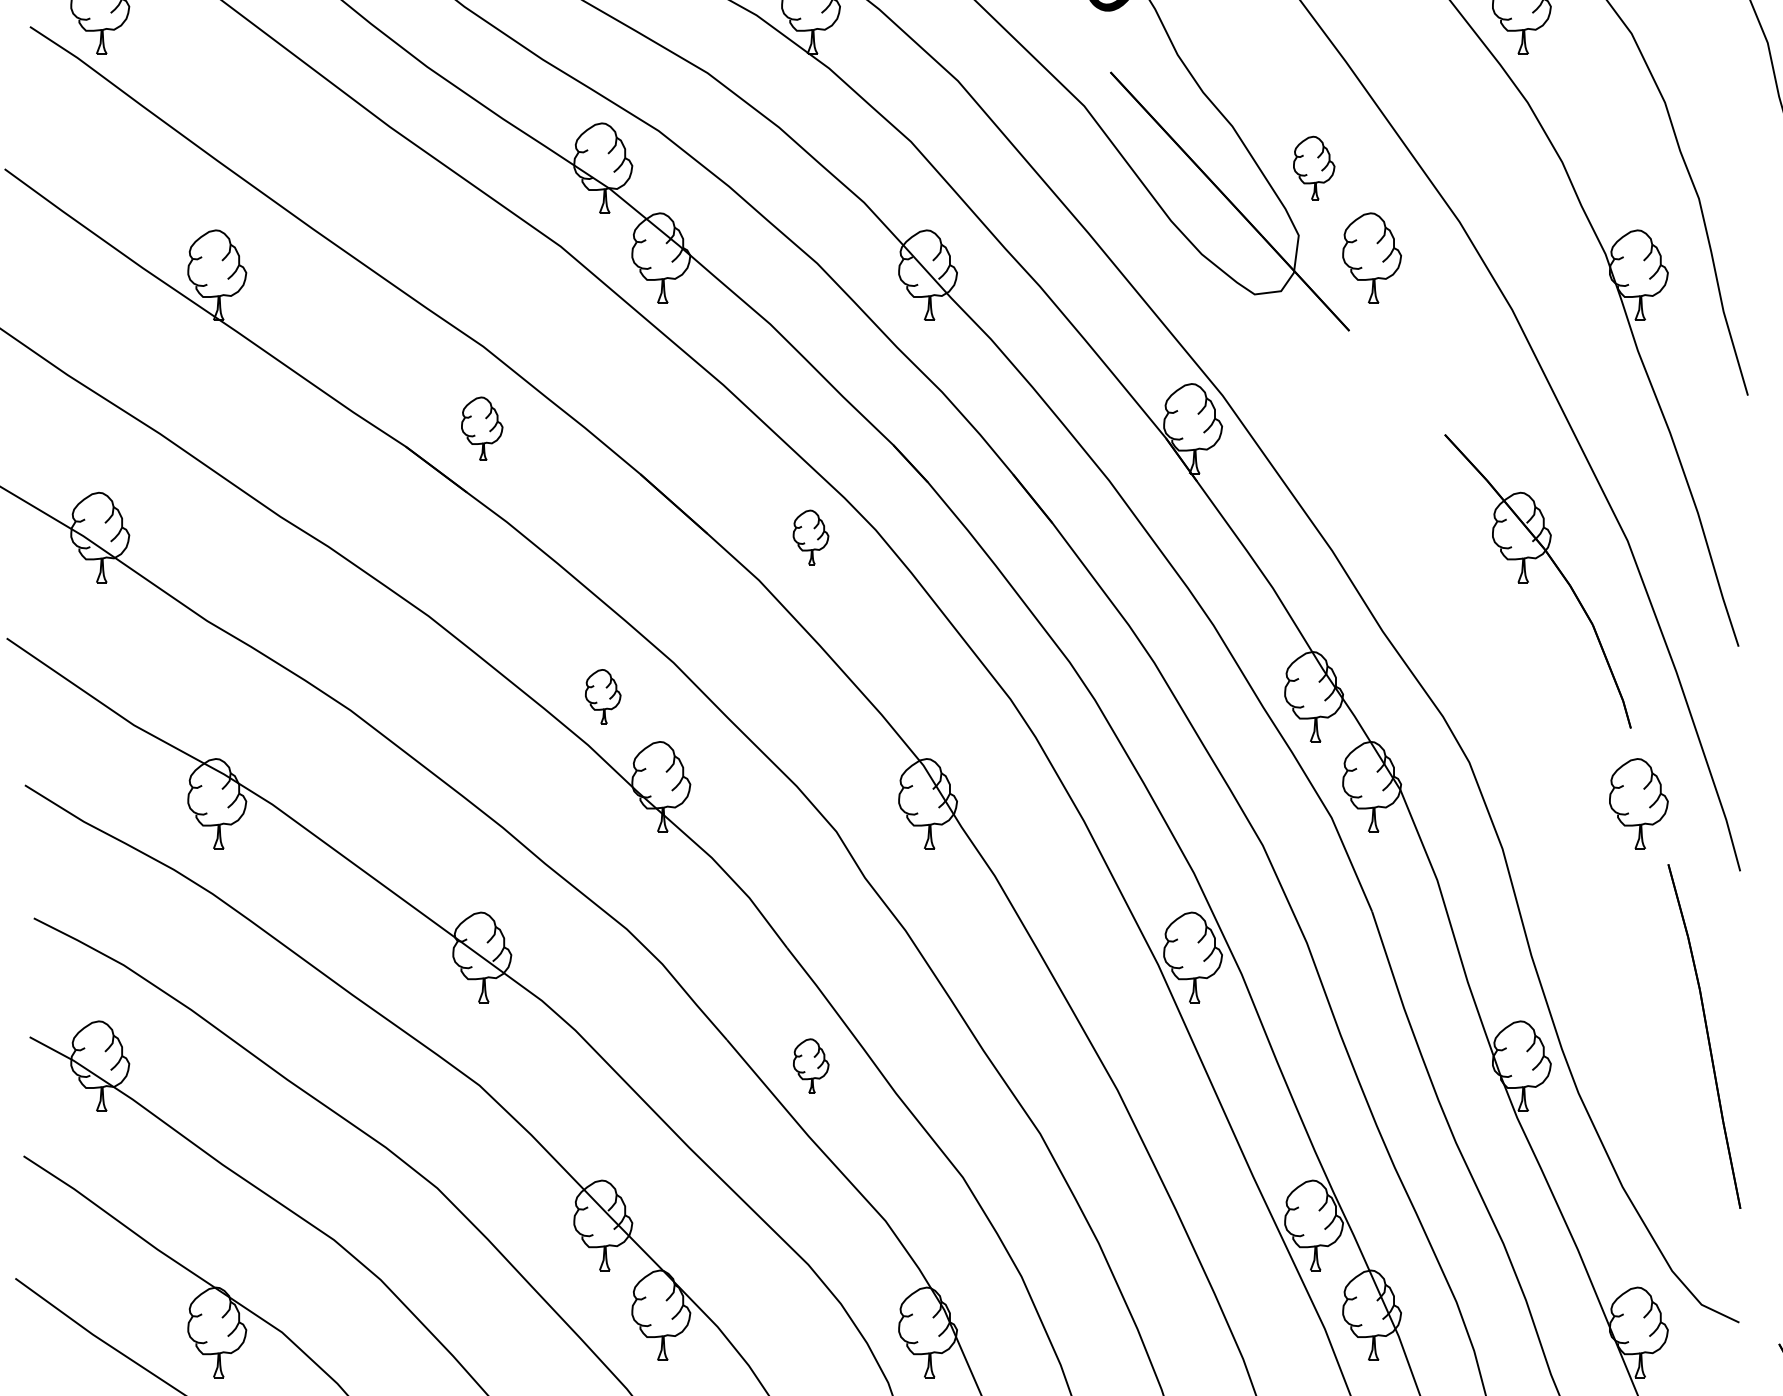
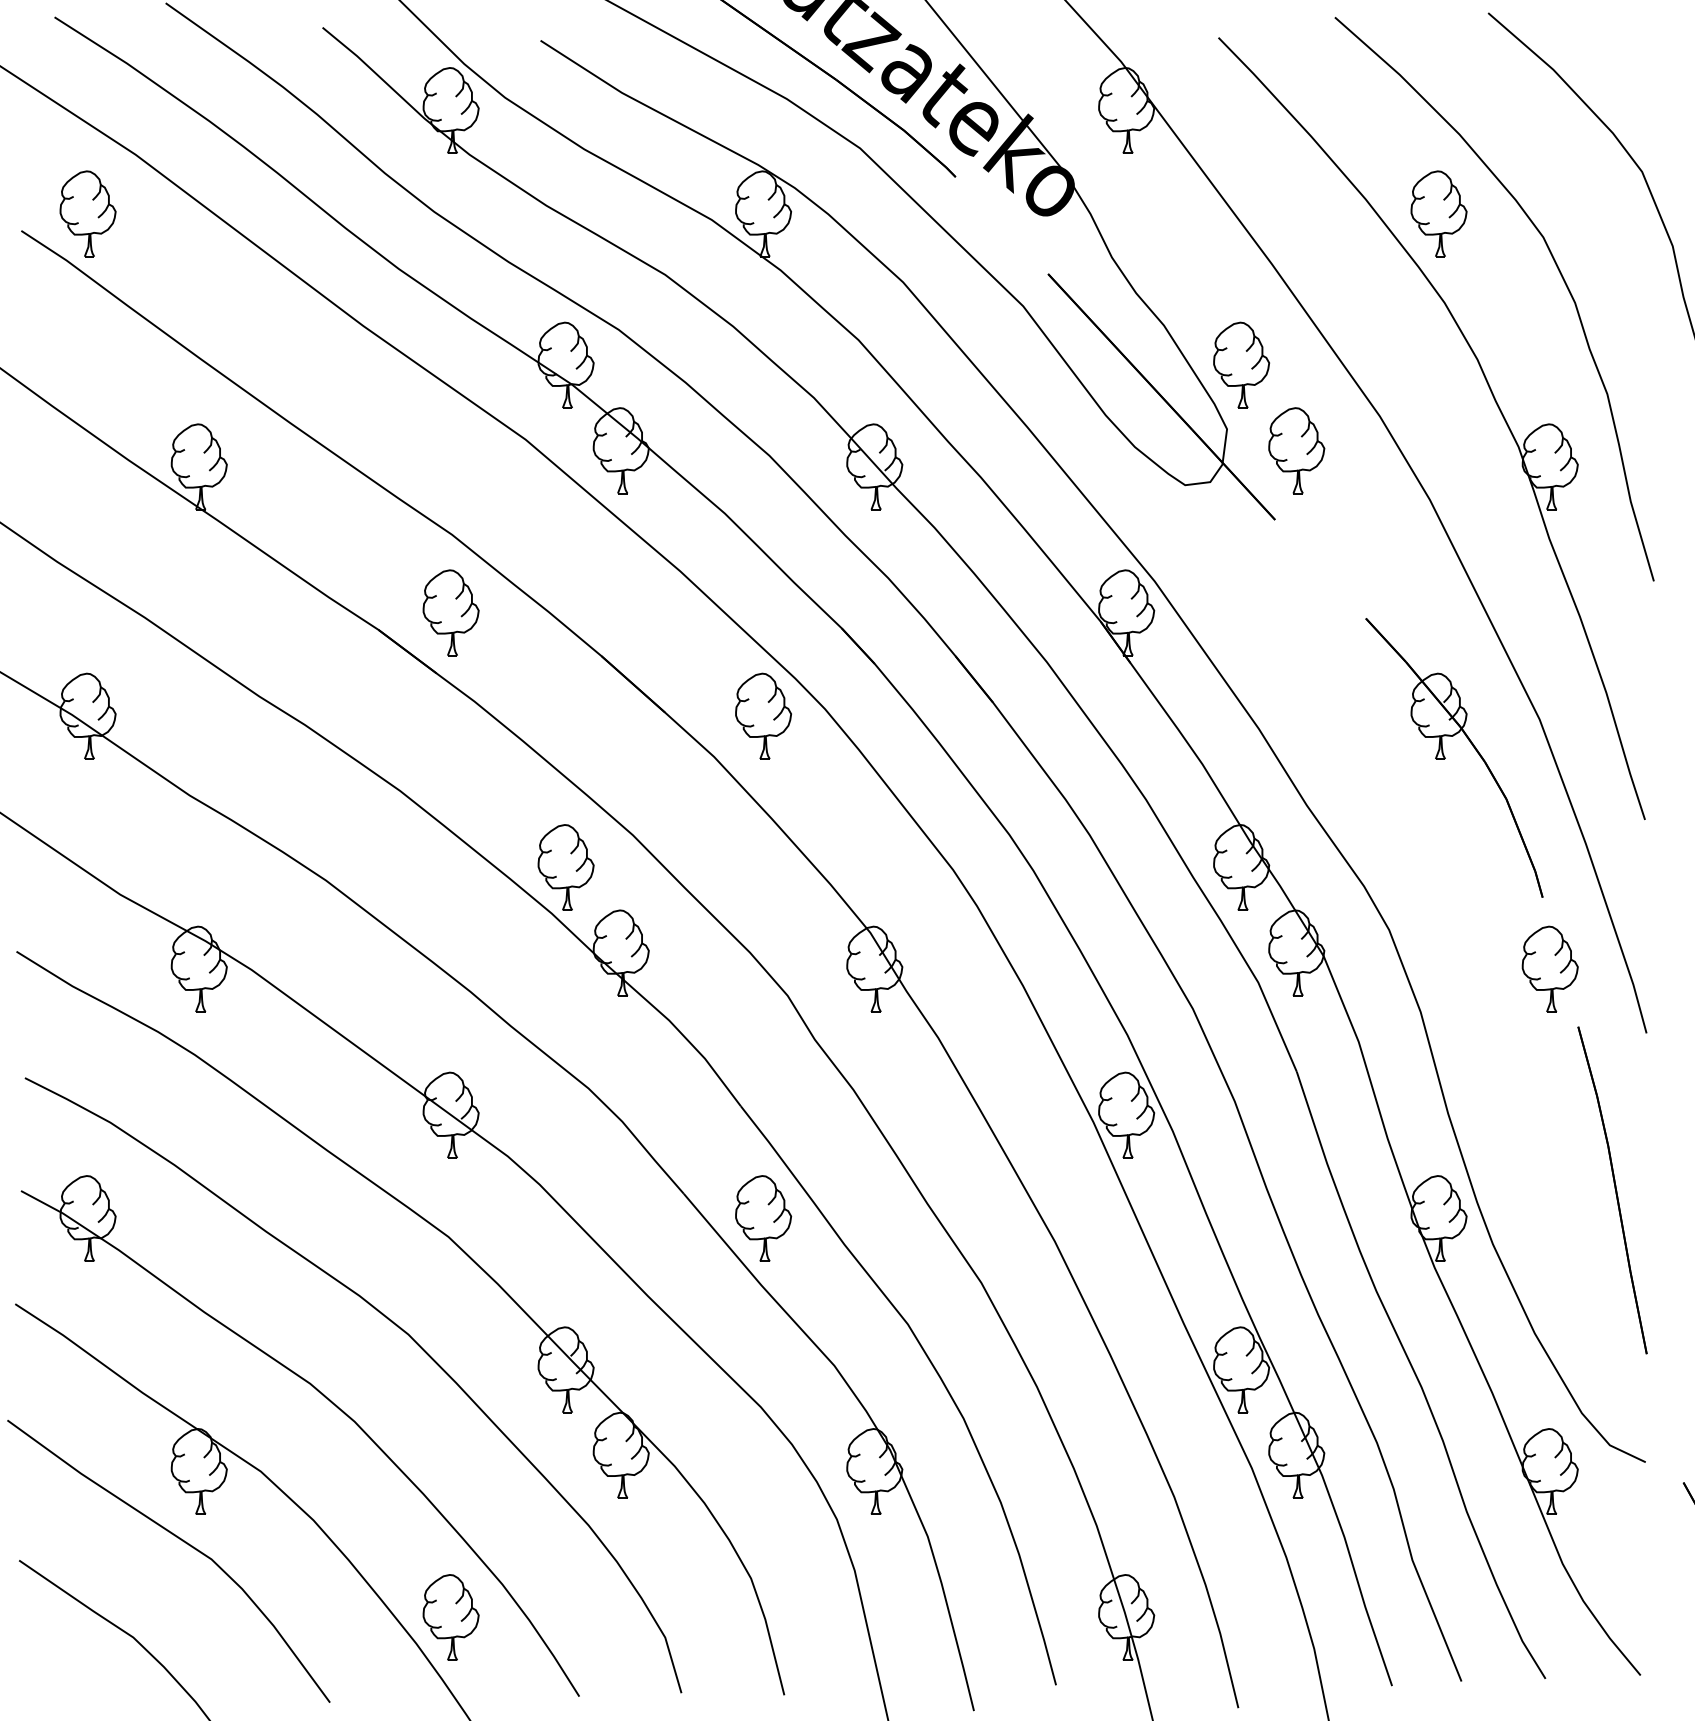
part: (1313, 167) -> (1241, 364), size x1.43
part: (481, 428) -> (450, 612), size x1.43
part: (810, 536) -> (763, 715), size x1.67
part: (602, 696) -> (565, 867), size x1.67
part: (810, 1066) -> (763, 1218), size x1.67

